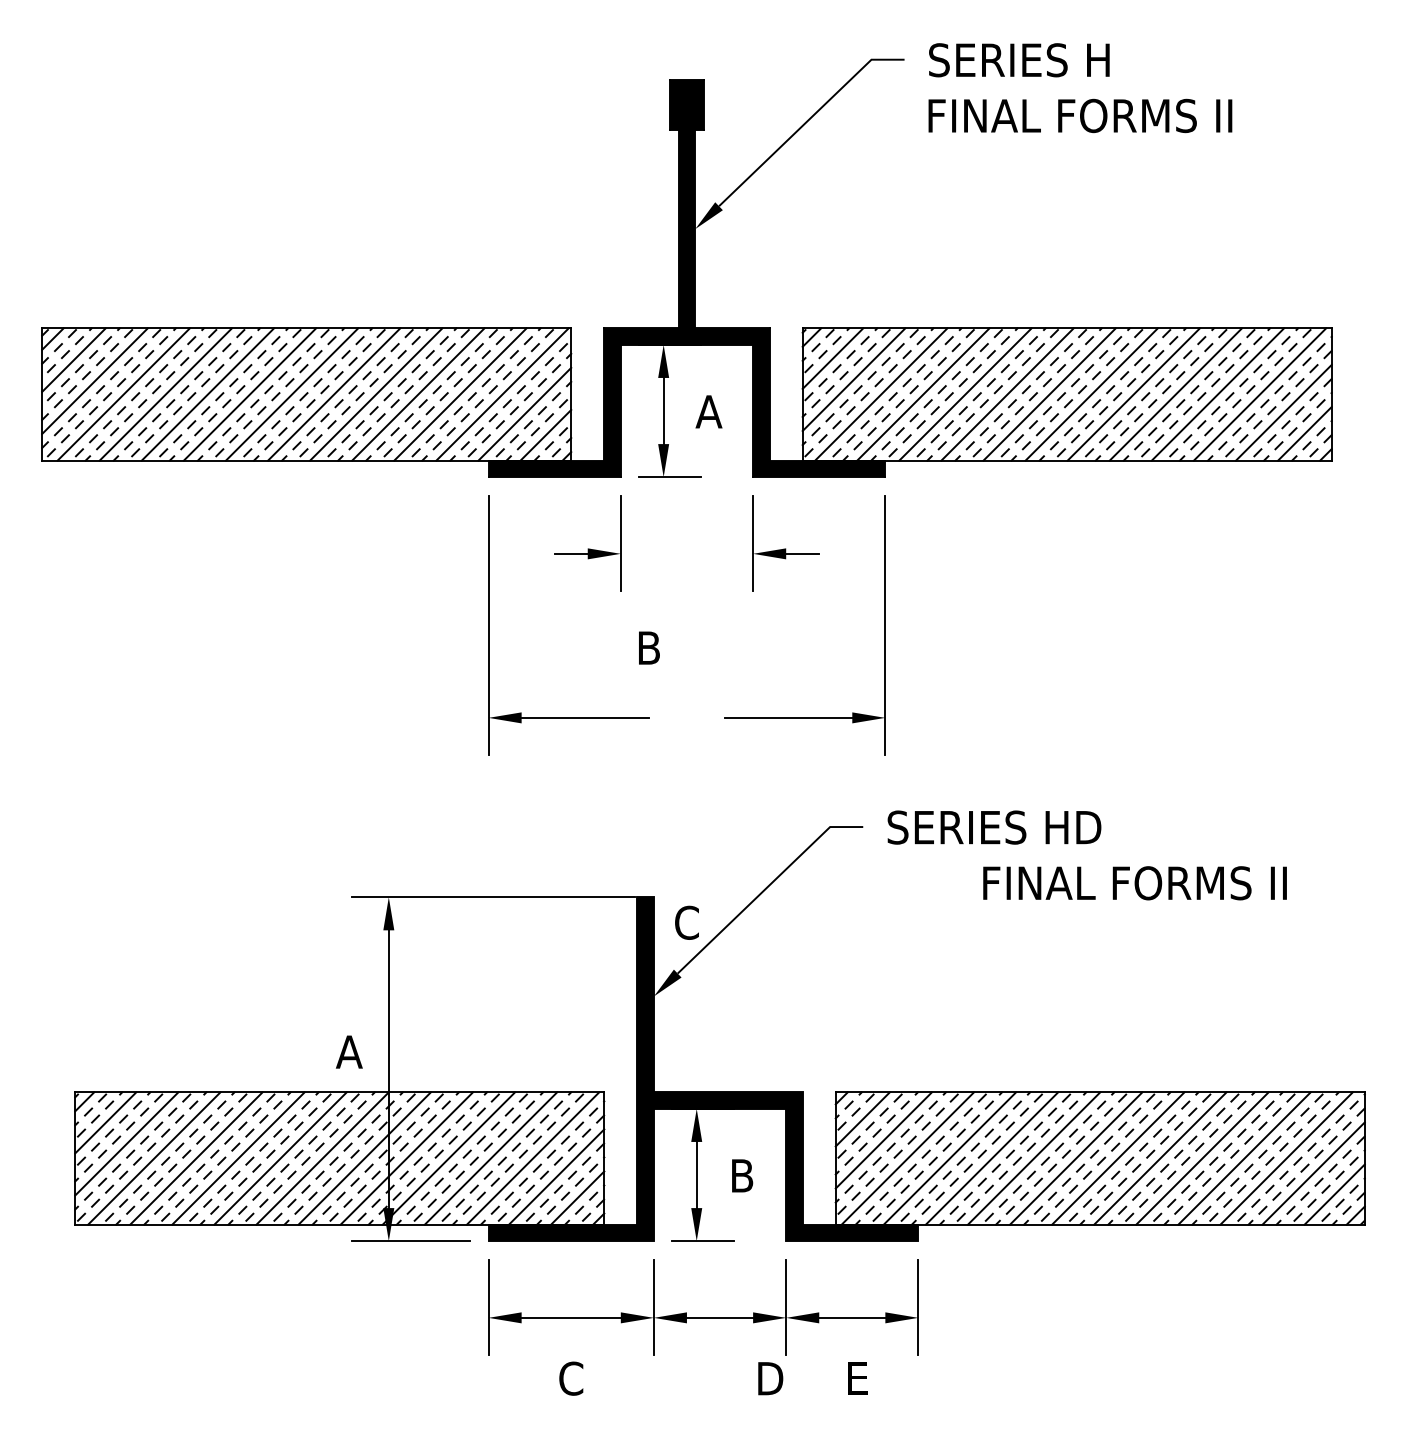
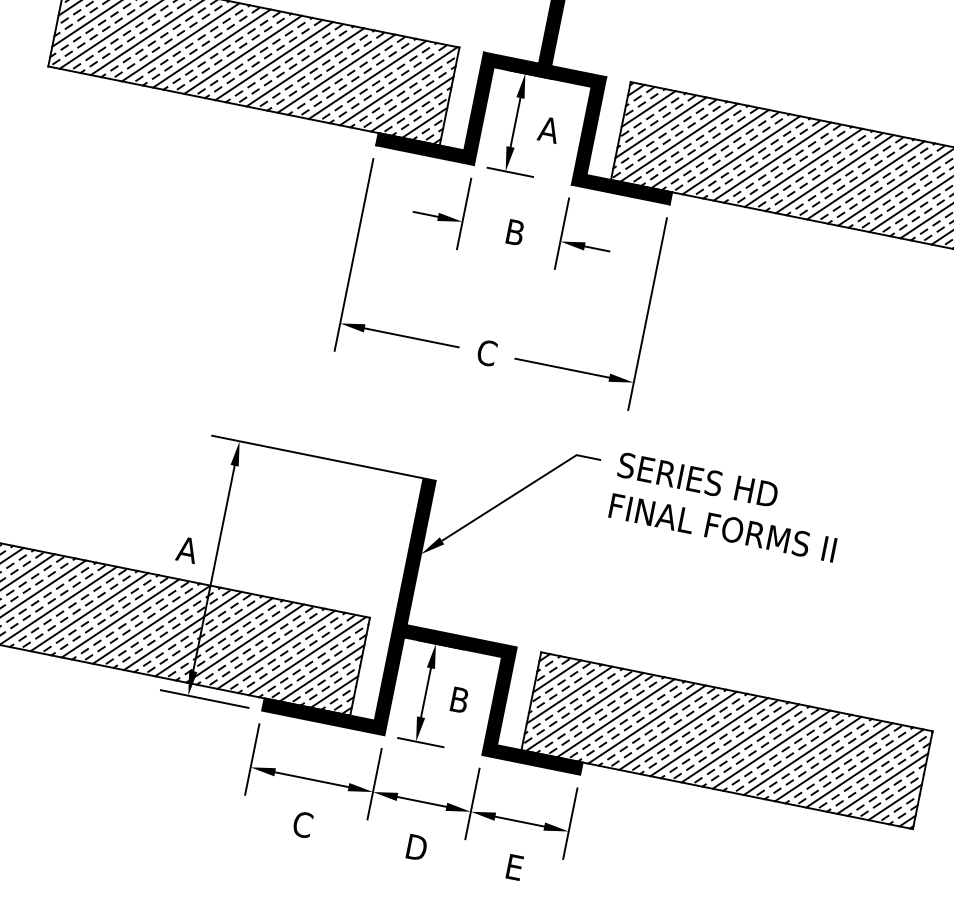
text: (649, 647) -> (515, 232), moved
text: (1134, 883) -> (722, 528), moved
text: (686, 922) -> (486, 352), moved
text: (770, 1378) -> (416, 847), moved

